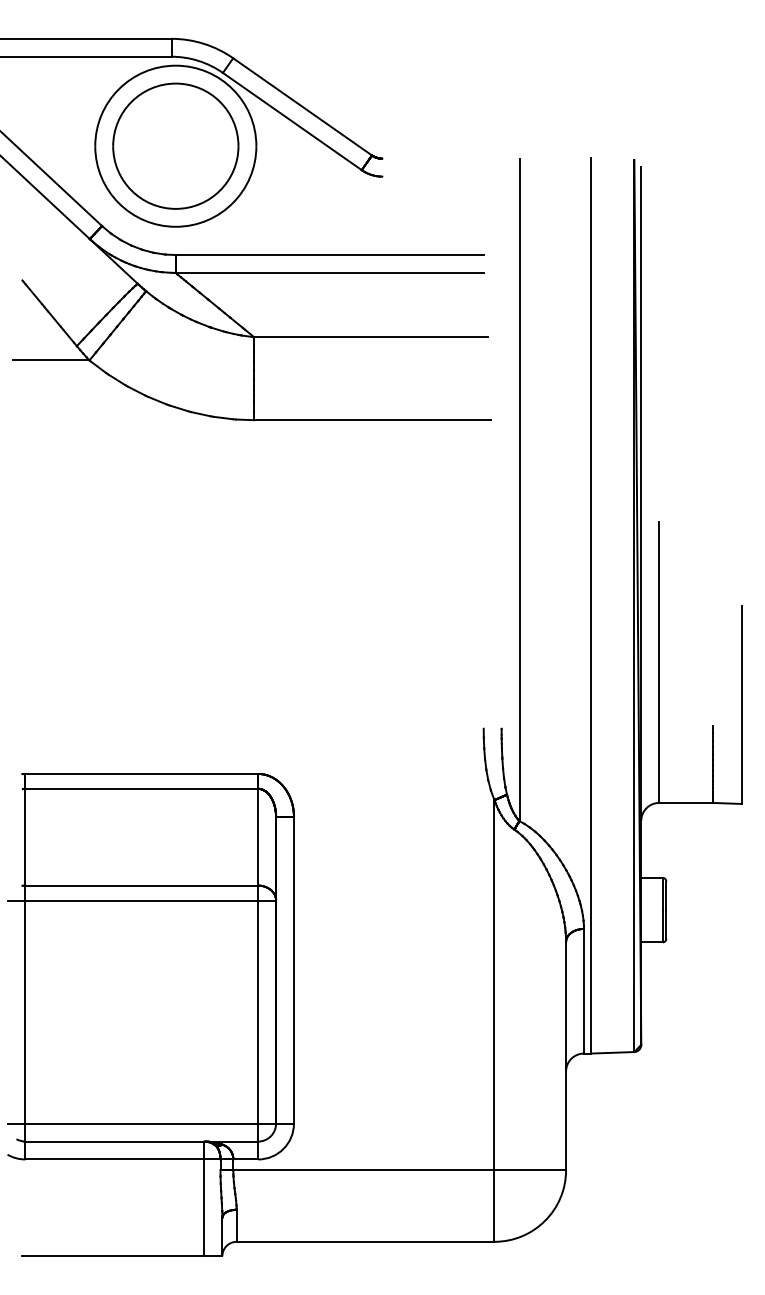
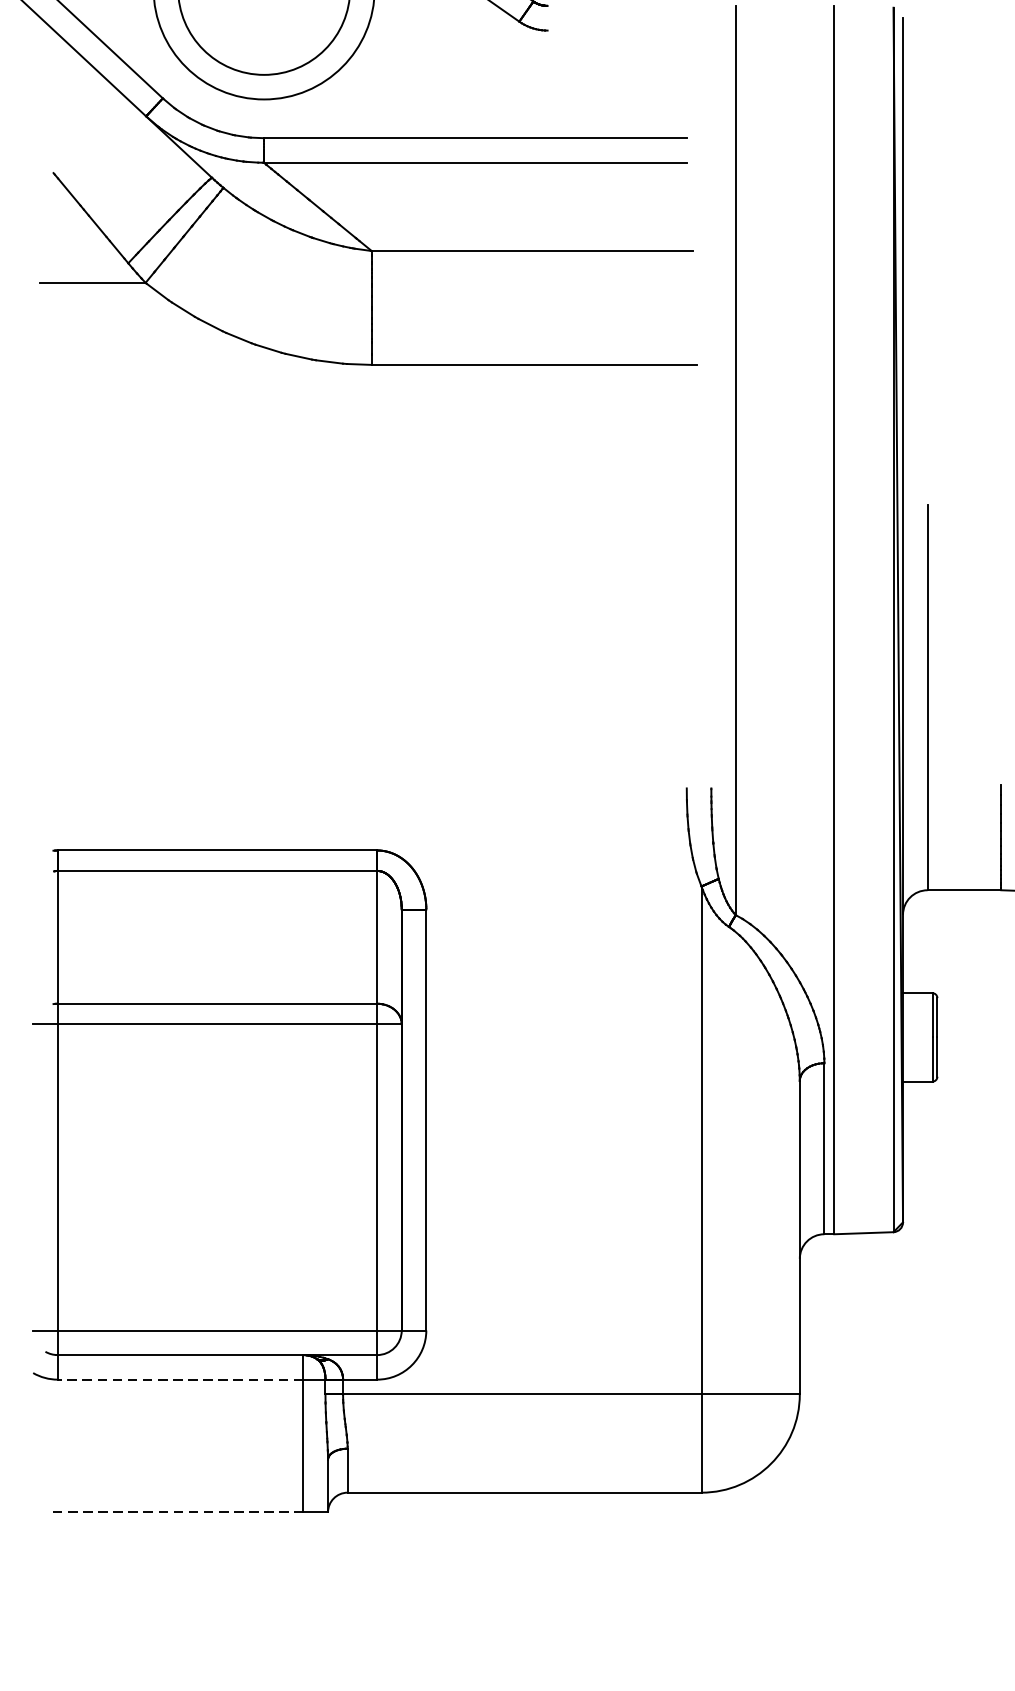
line: (114, 1159) -> (179, 1379), solid -> dashed
line: (113, 1256) -> (178, 1512), solid -> dashed

